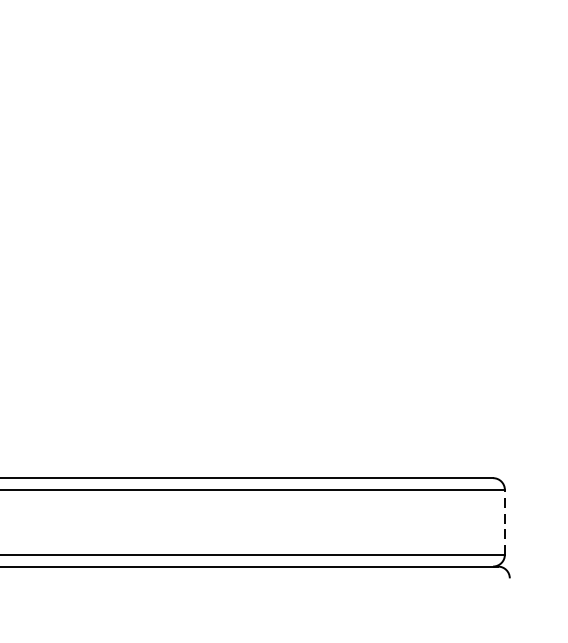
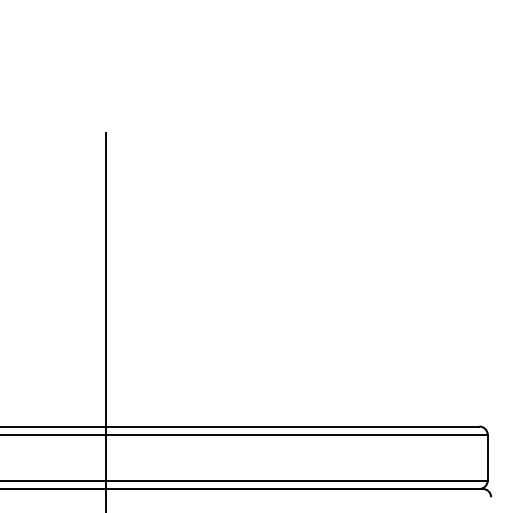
line: (504, 521) -> (487, 457), dashed -> solid

